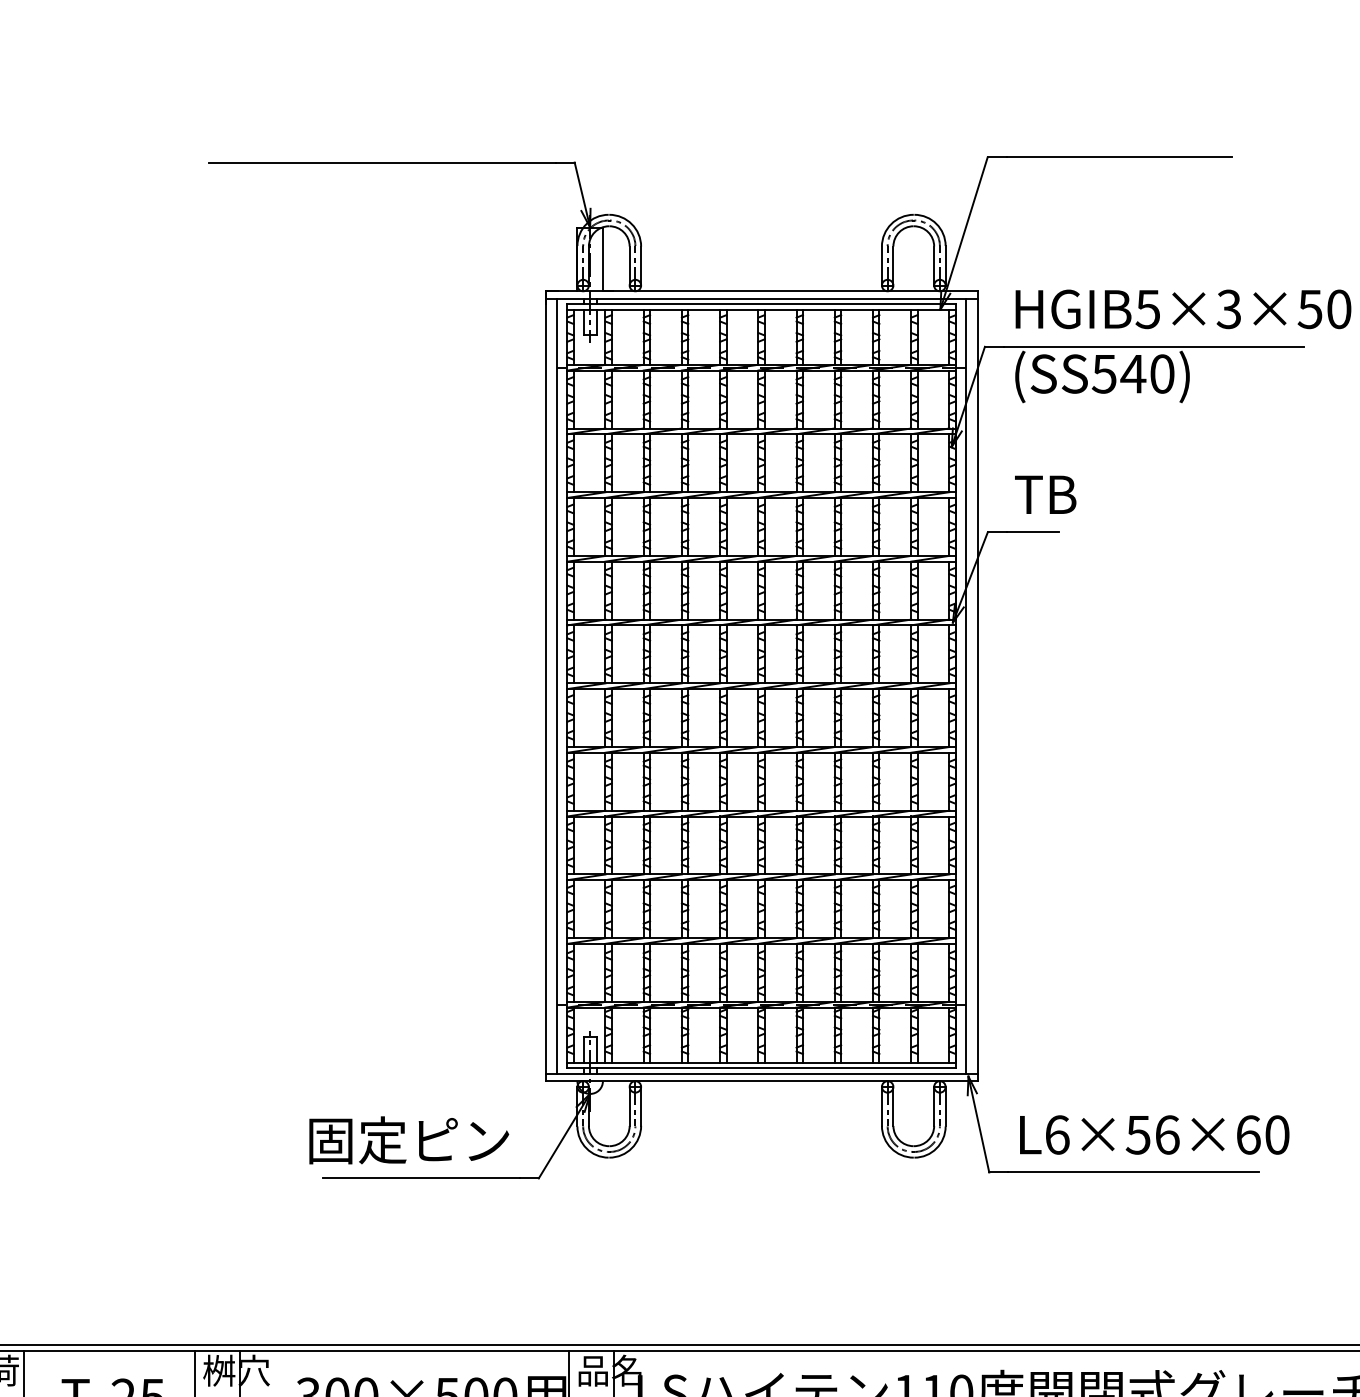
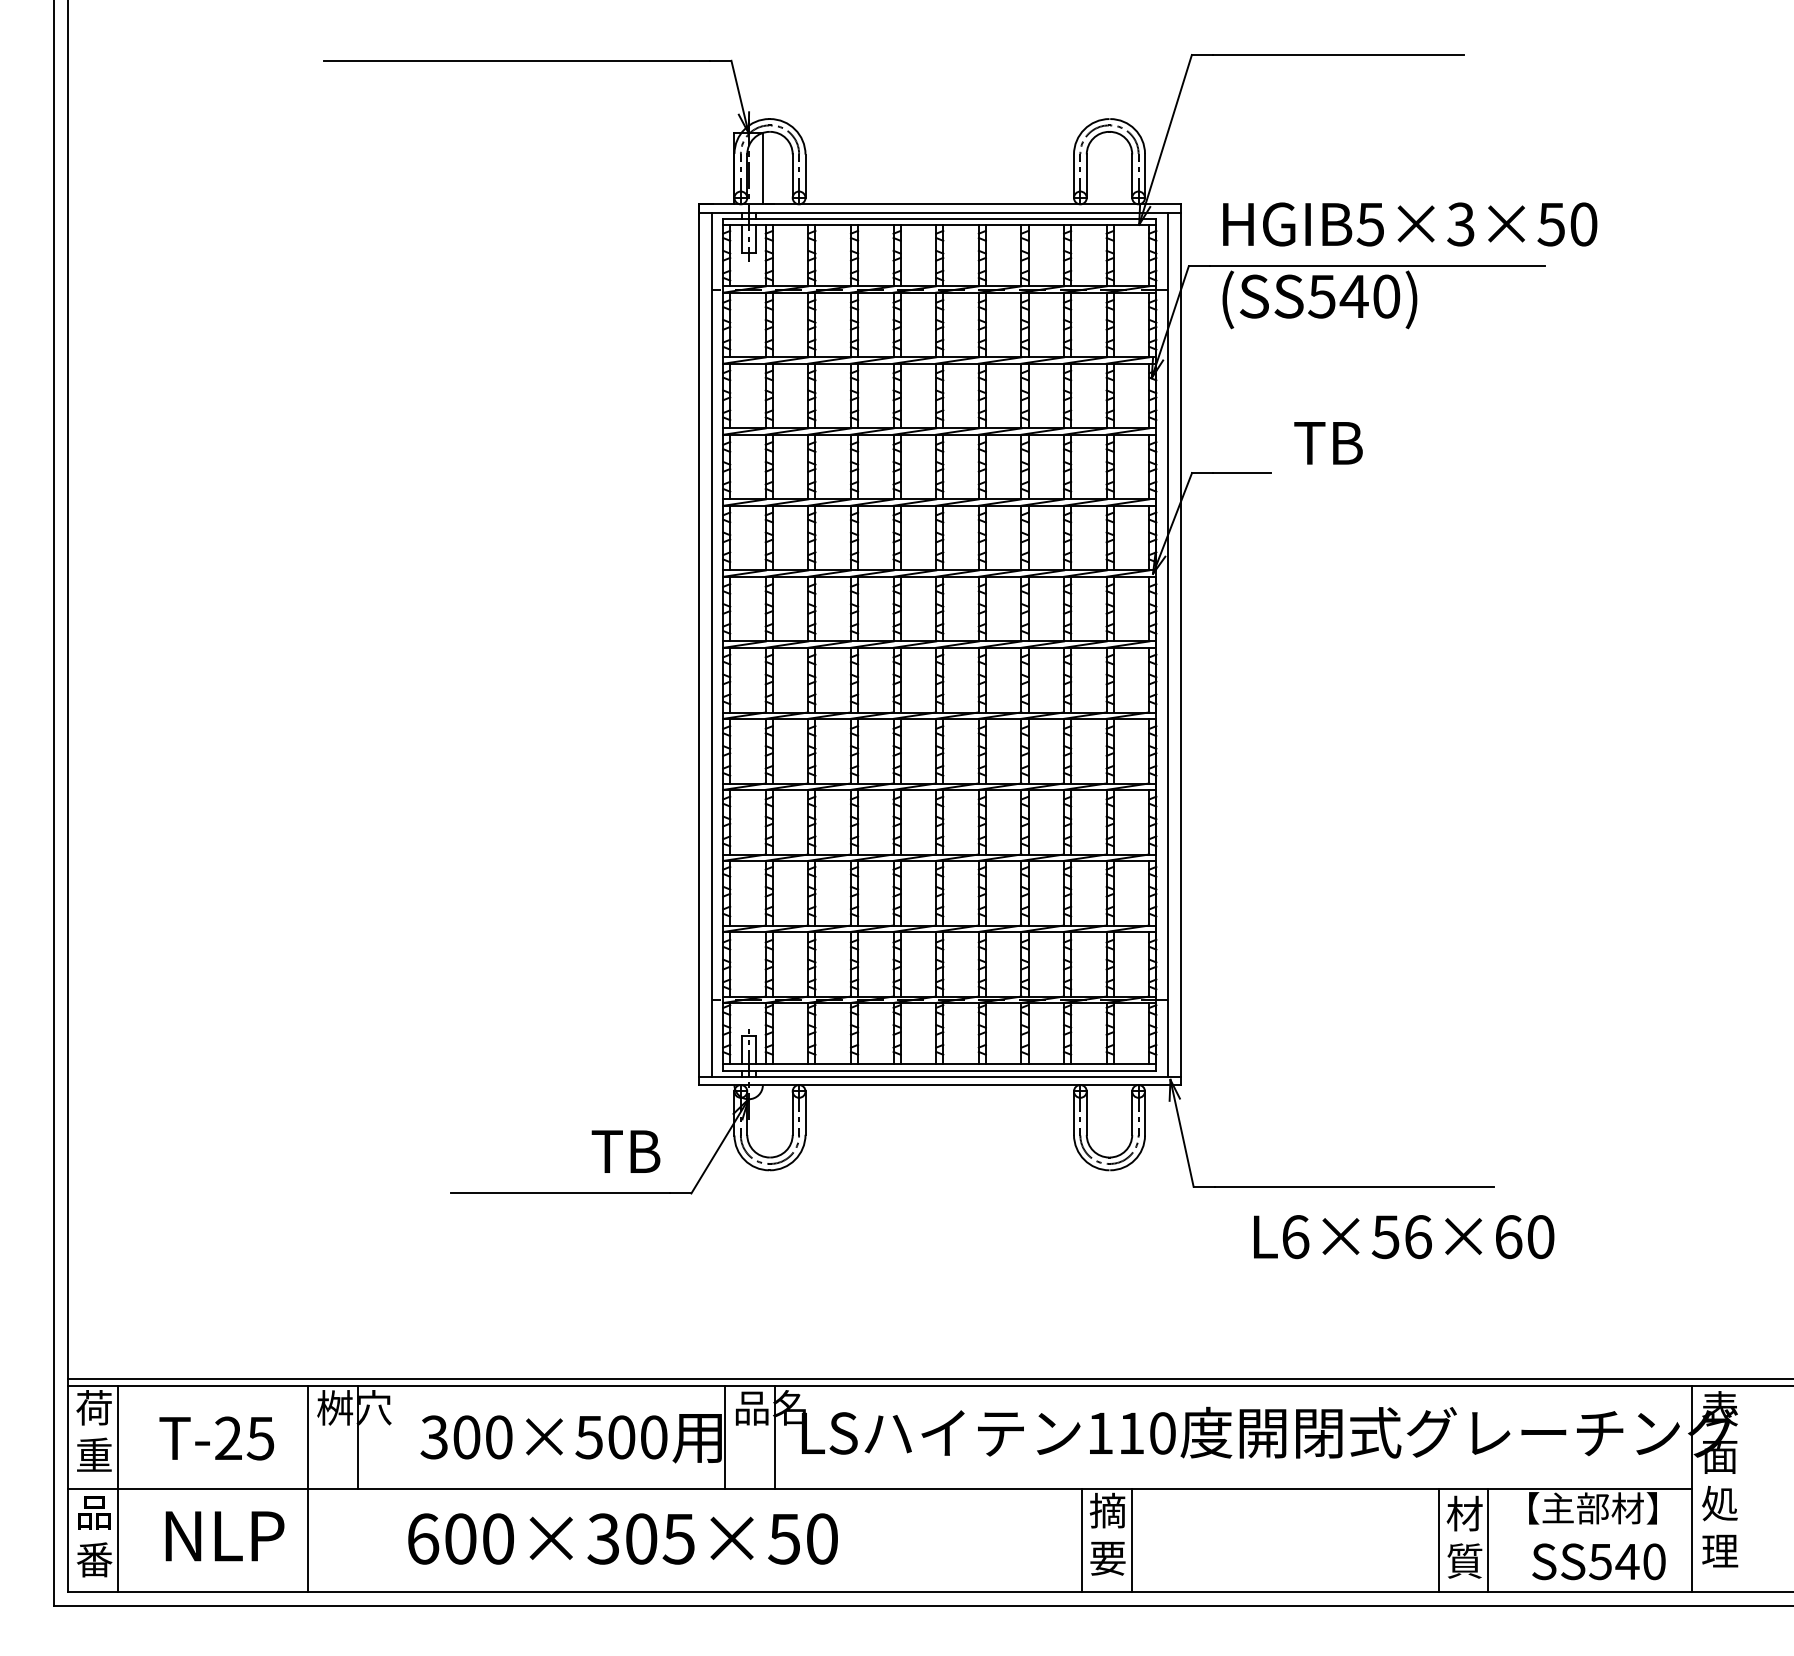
text: (1045, 495) -> (1328, 443), moved
text: (1155, 1135) -> (1404, 1237), moved
text: (409, 1139) -> (547, 1150), 固定ピン -> TB

